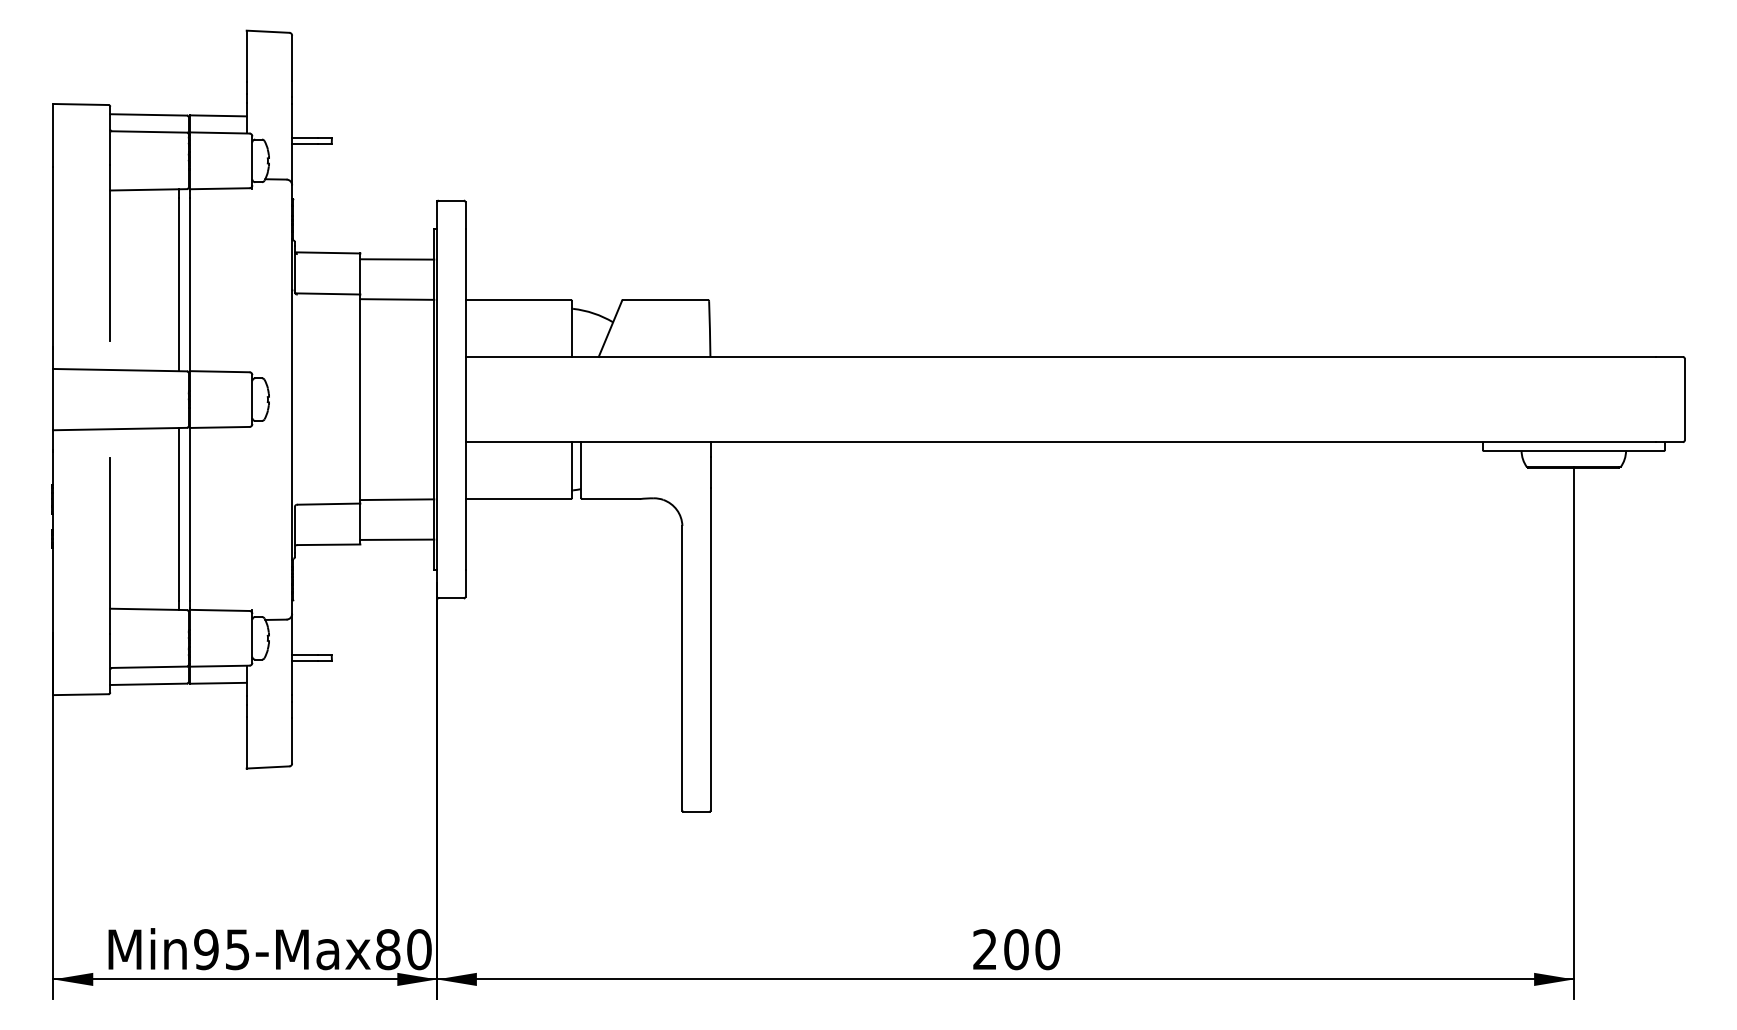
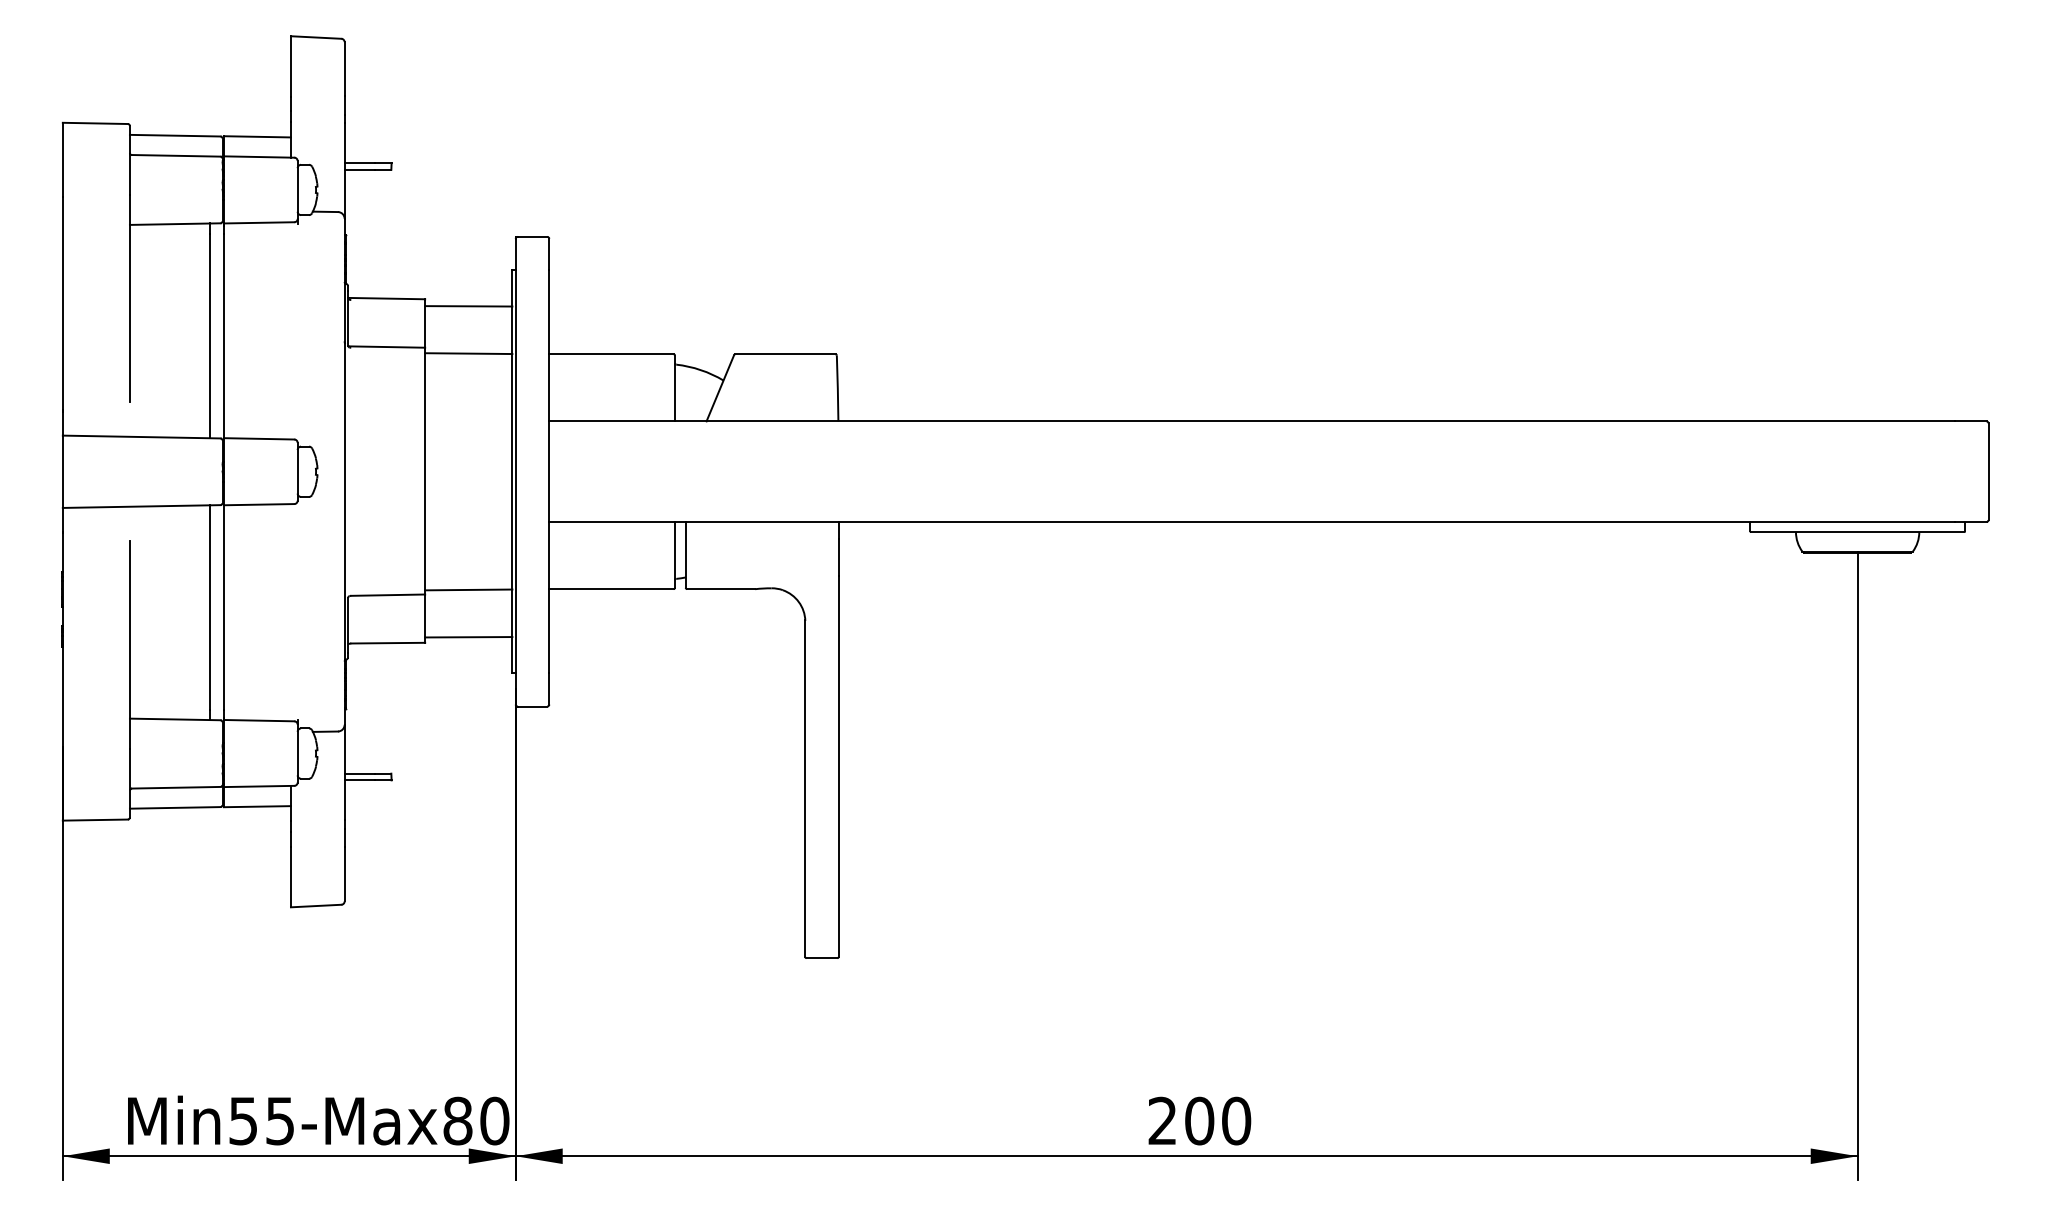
text: (205, 949) -> (242, 1120), Min95-Max80 -> Min55-Max80

